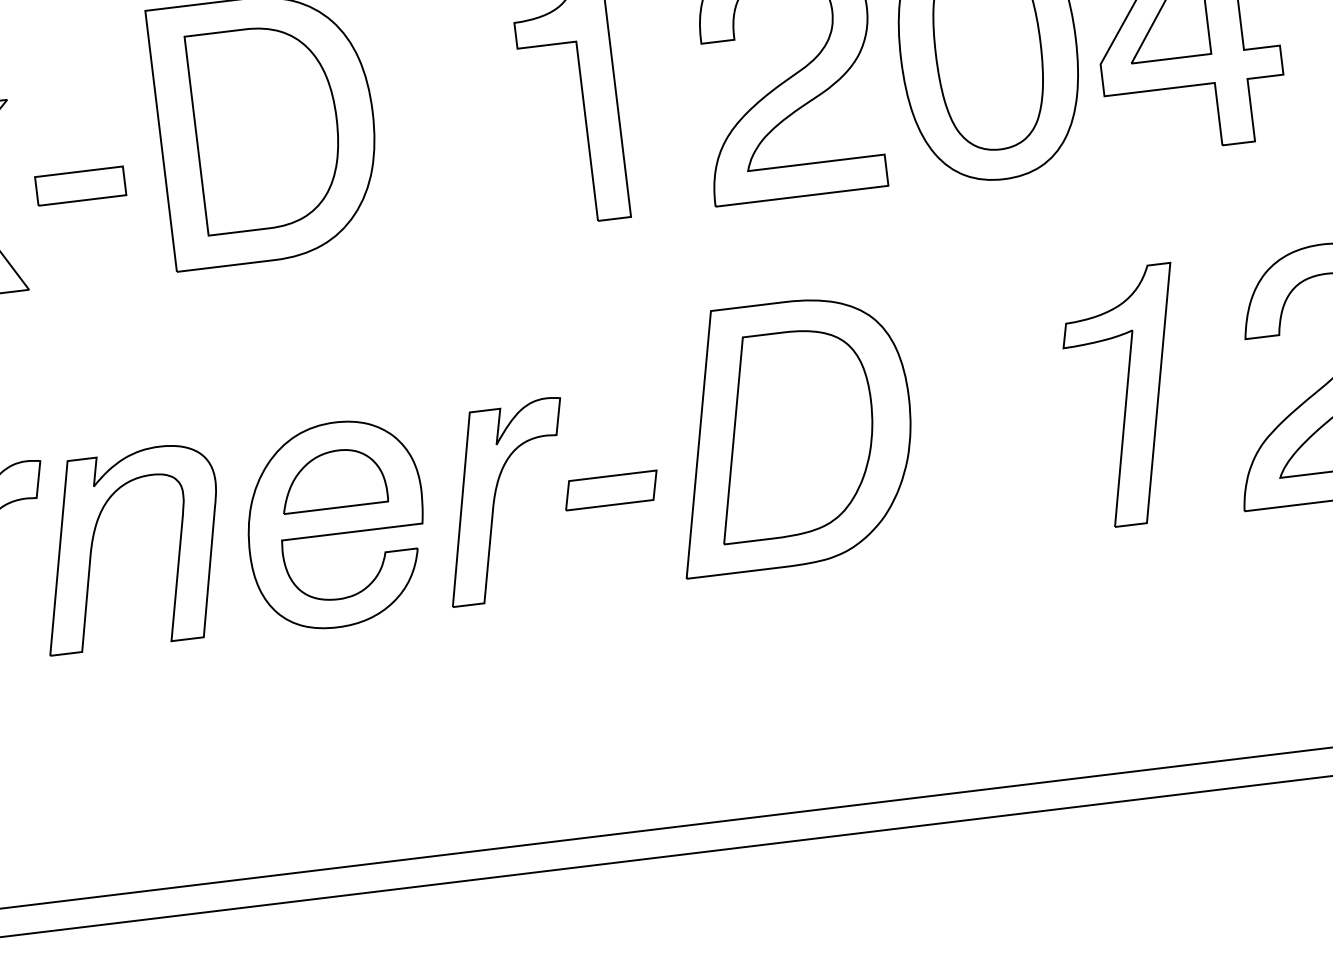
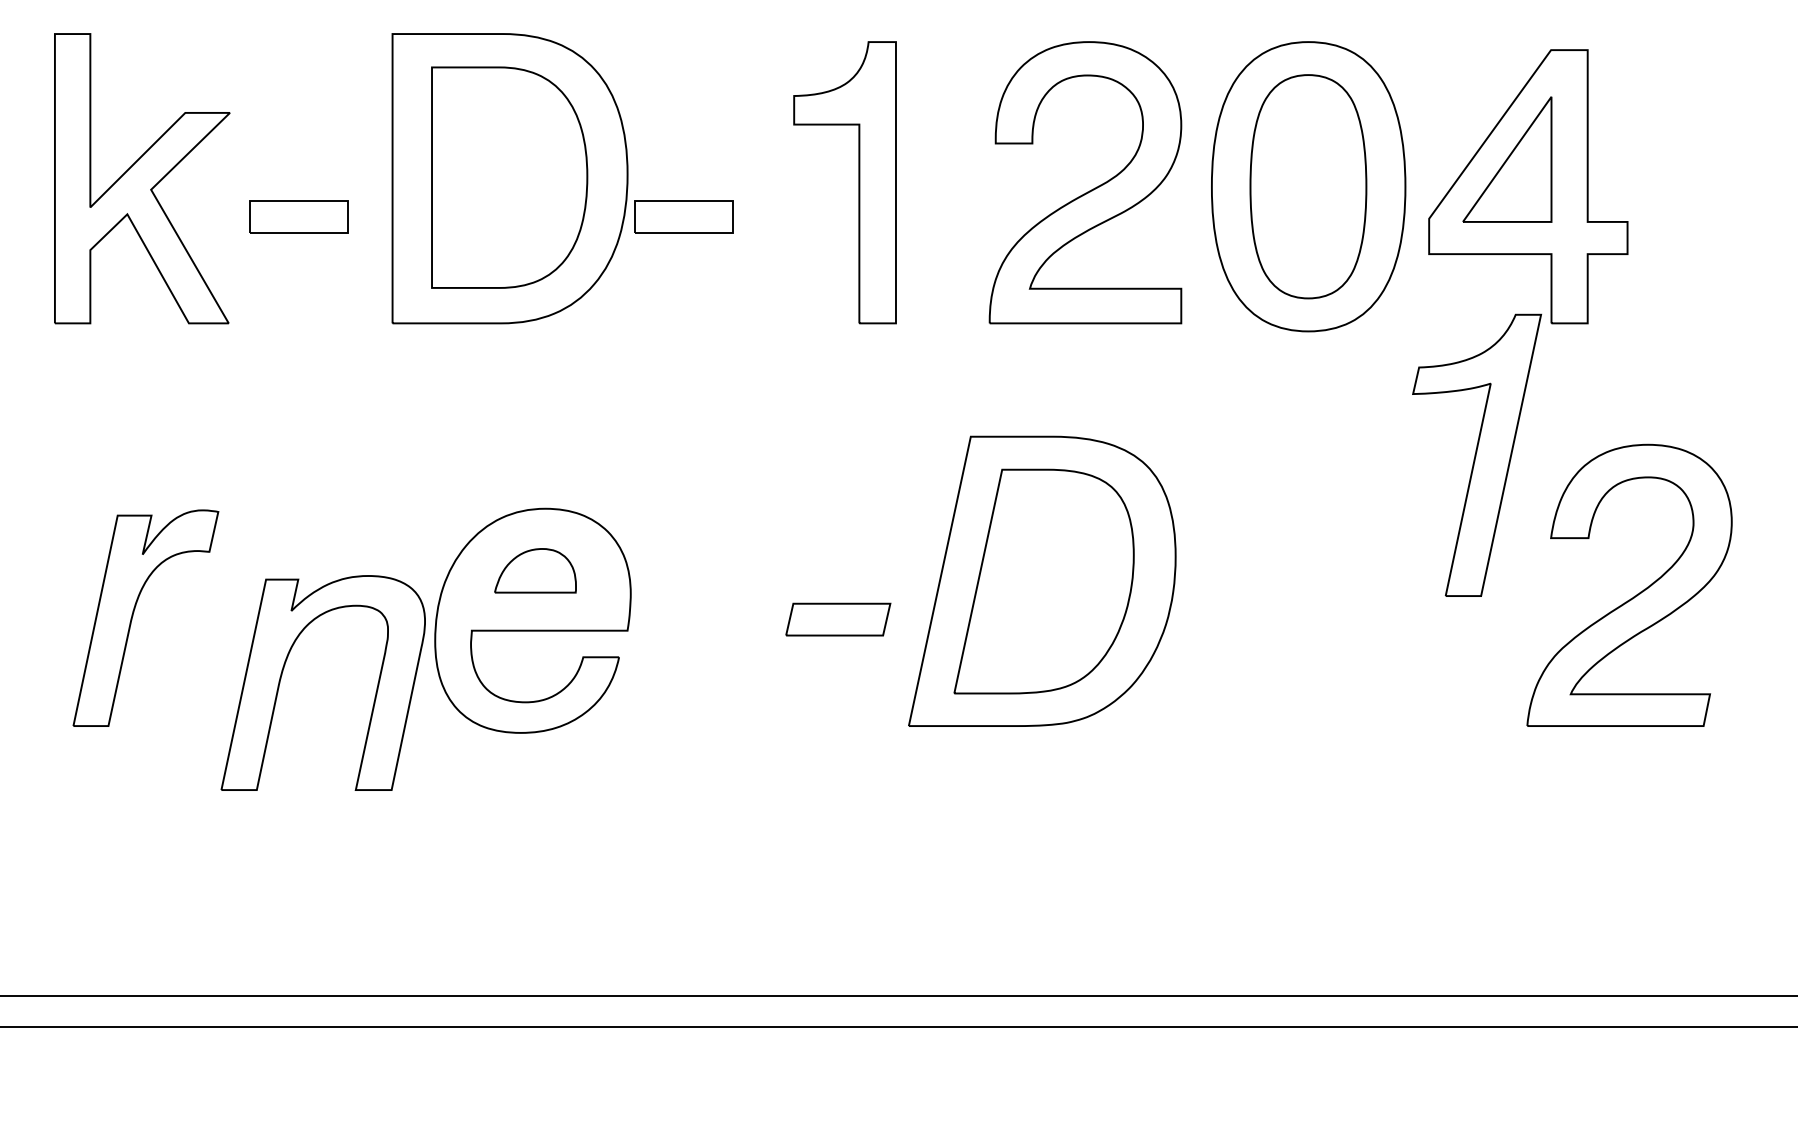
part: (427, 143) -> (683, 216), added
part: (1128, 395) -> (1477, 454), moved
part: (332, 479) -> (535, 570), size x0.7
part: (495, 498) -> (710, 613), removed
part: (93, 539) -> (284, 668), moved

